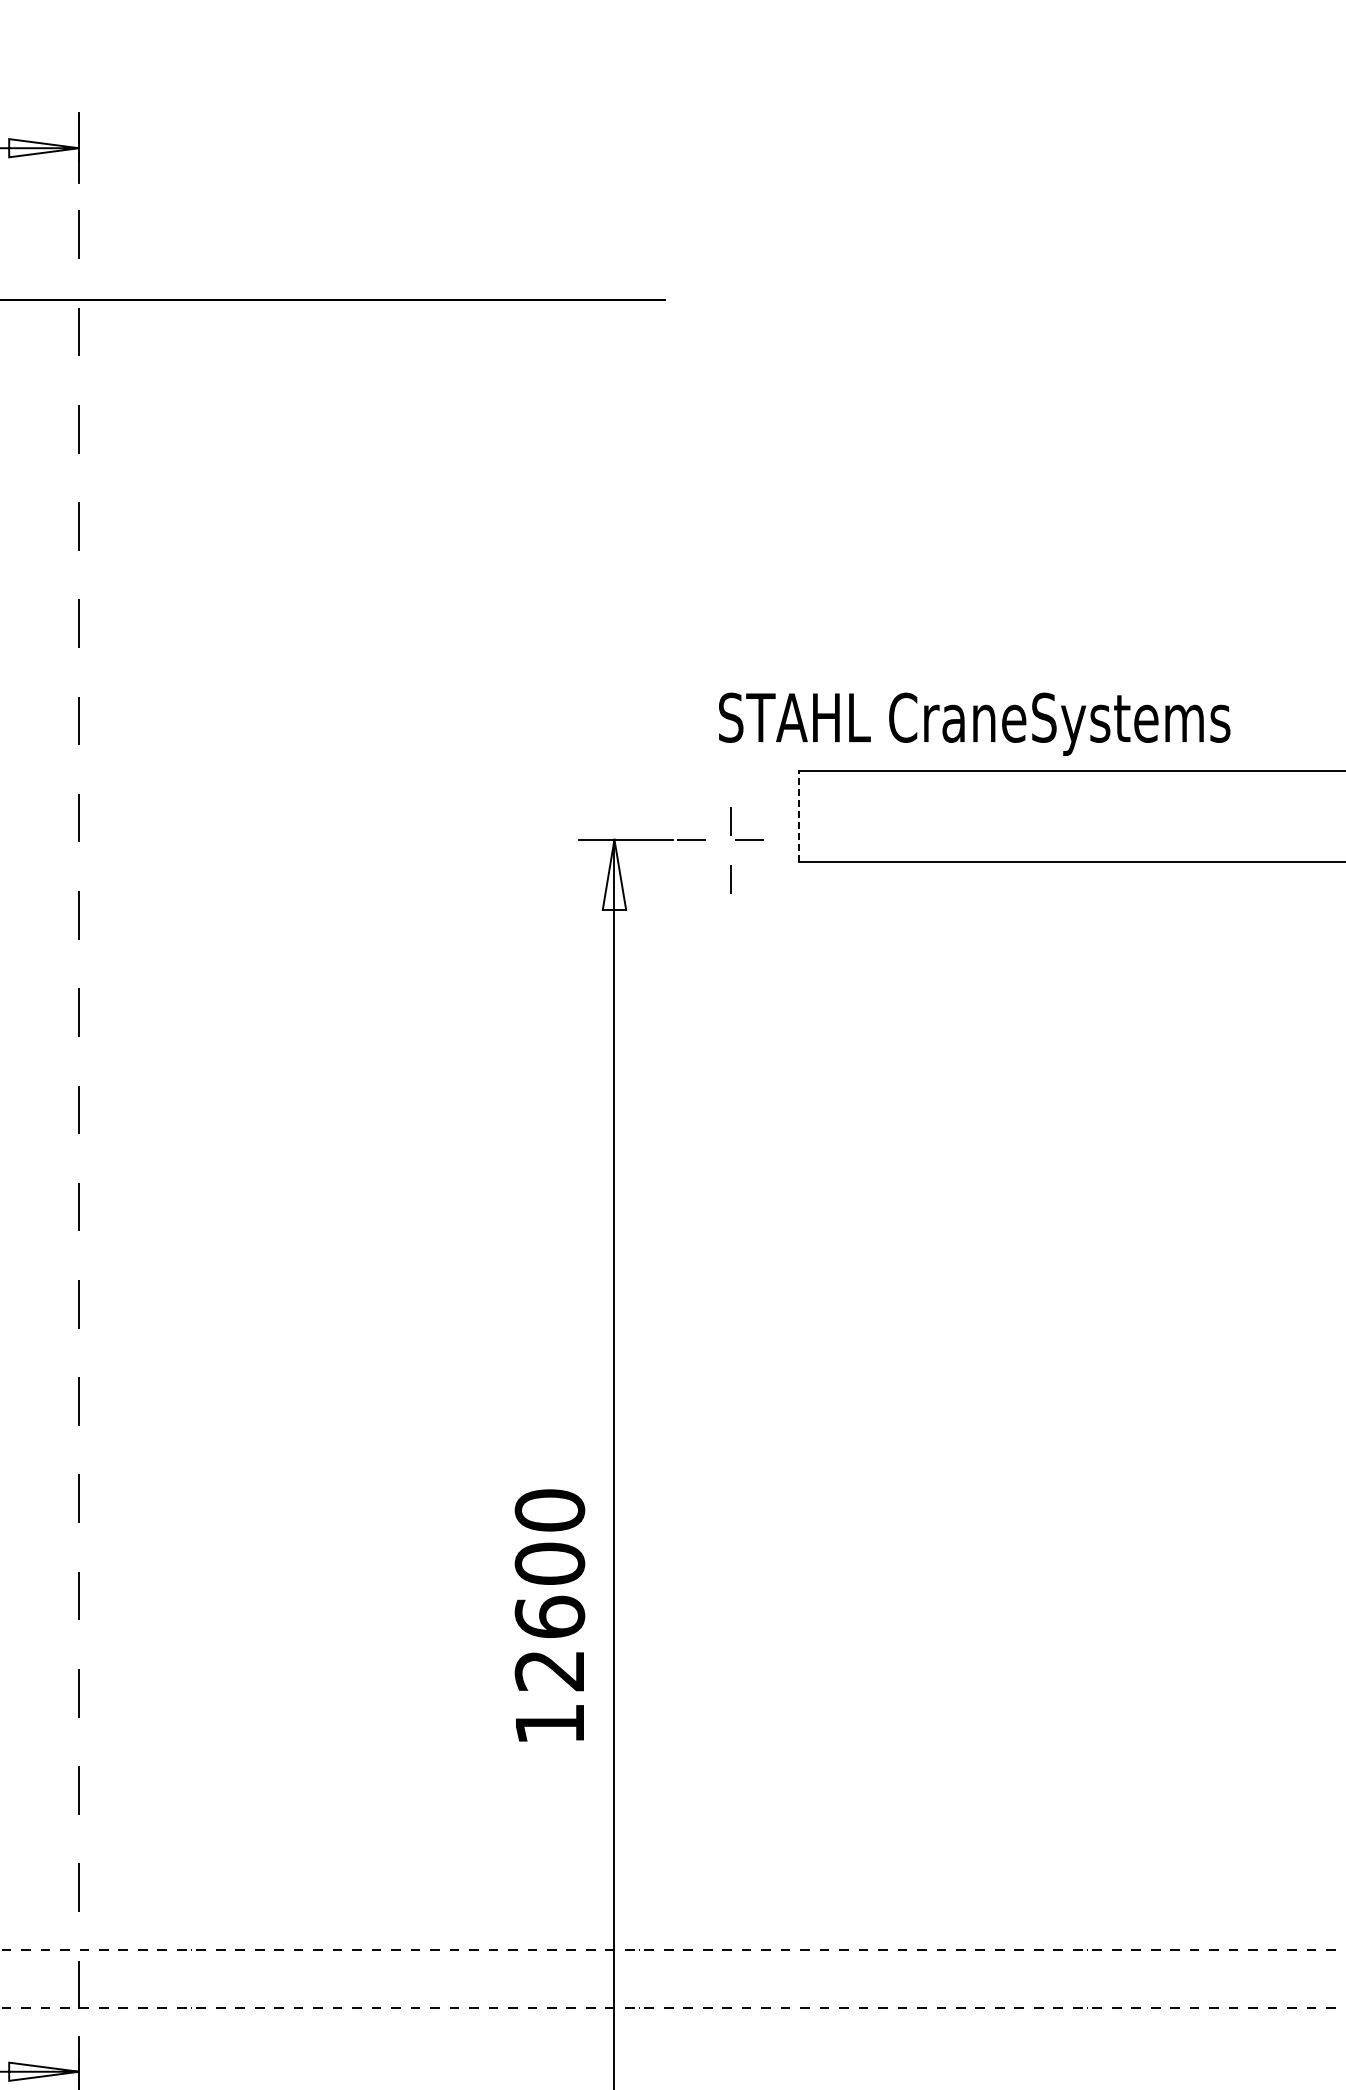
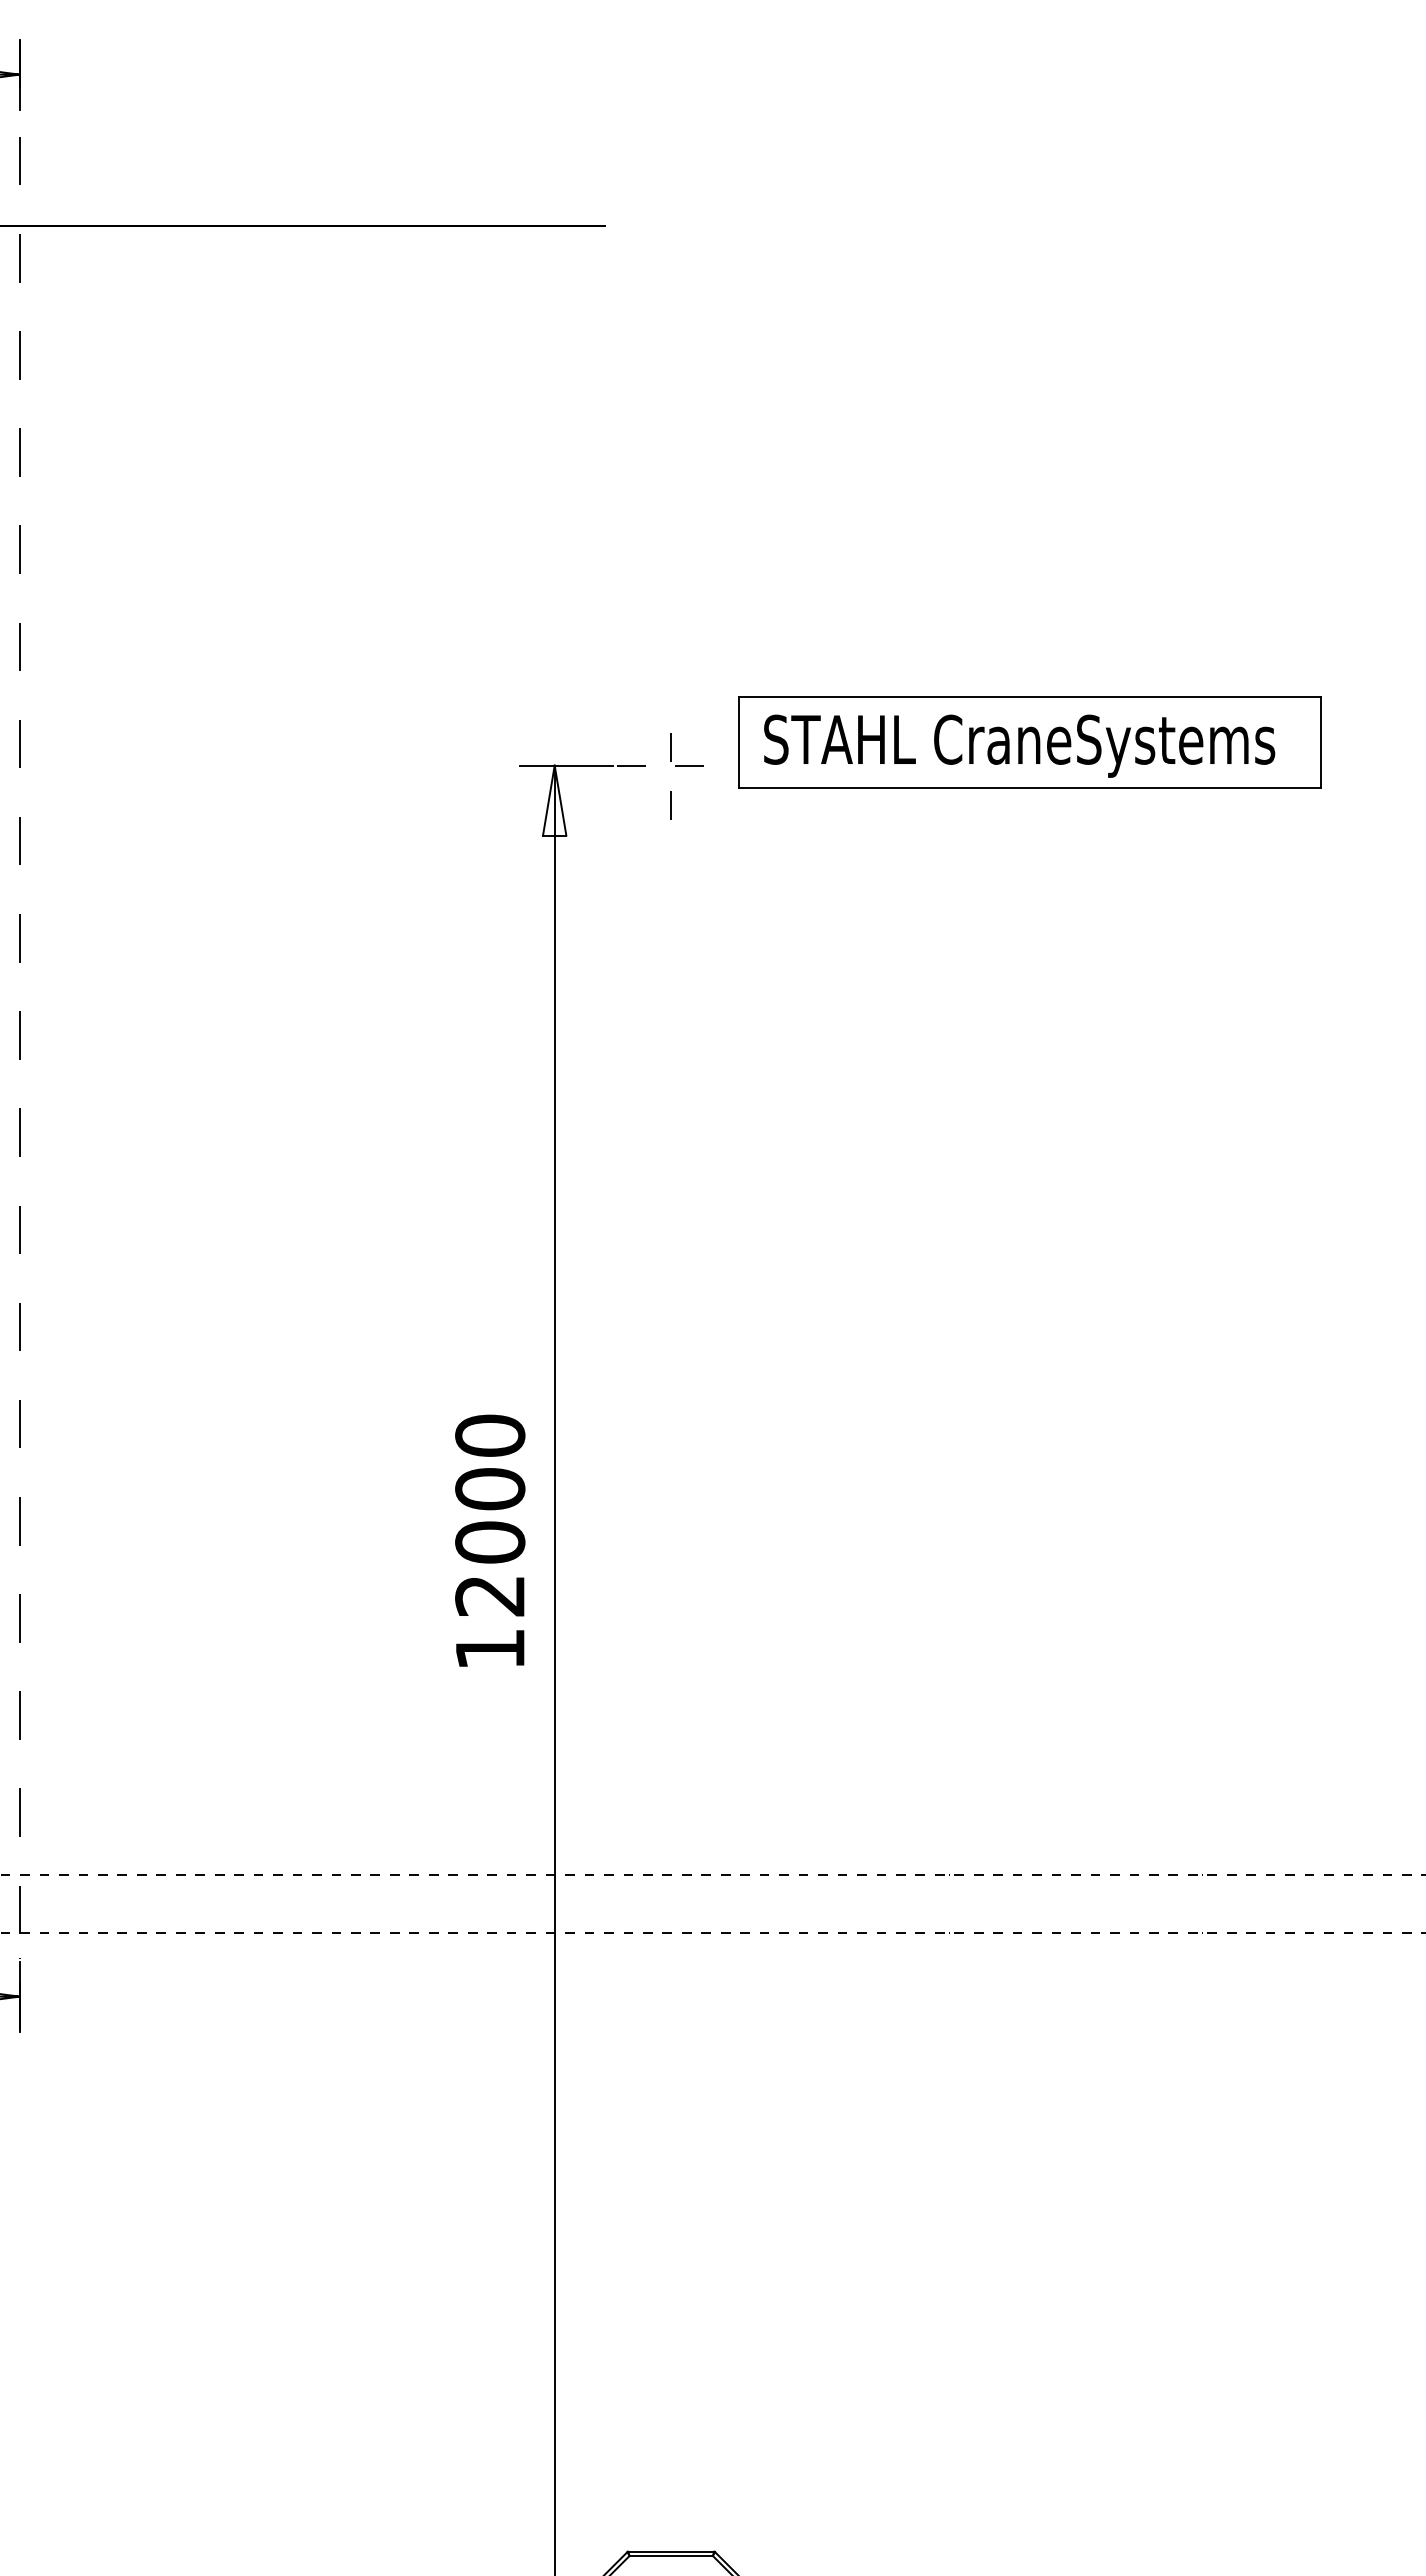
text: (974, 723) -> (1019, 745), moved
line: (799, 816) -> (739, 742), dashed -> solid
text: (550, 1617) -> (490, 1542), 12600 -> 12000

